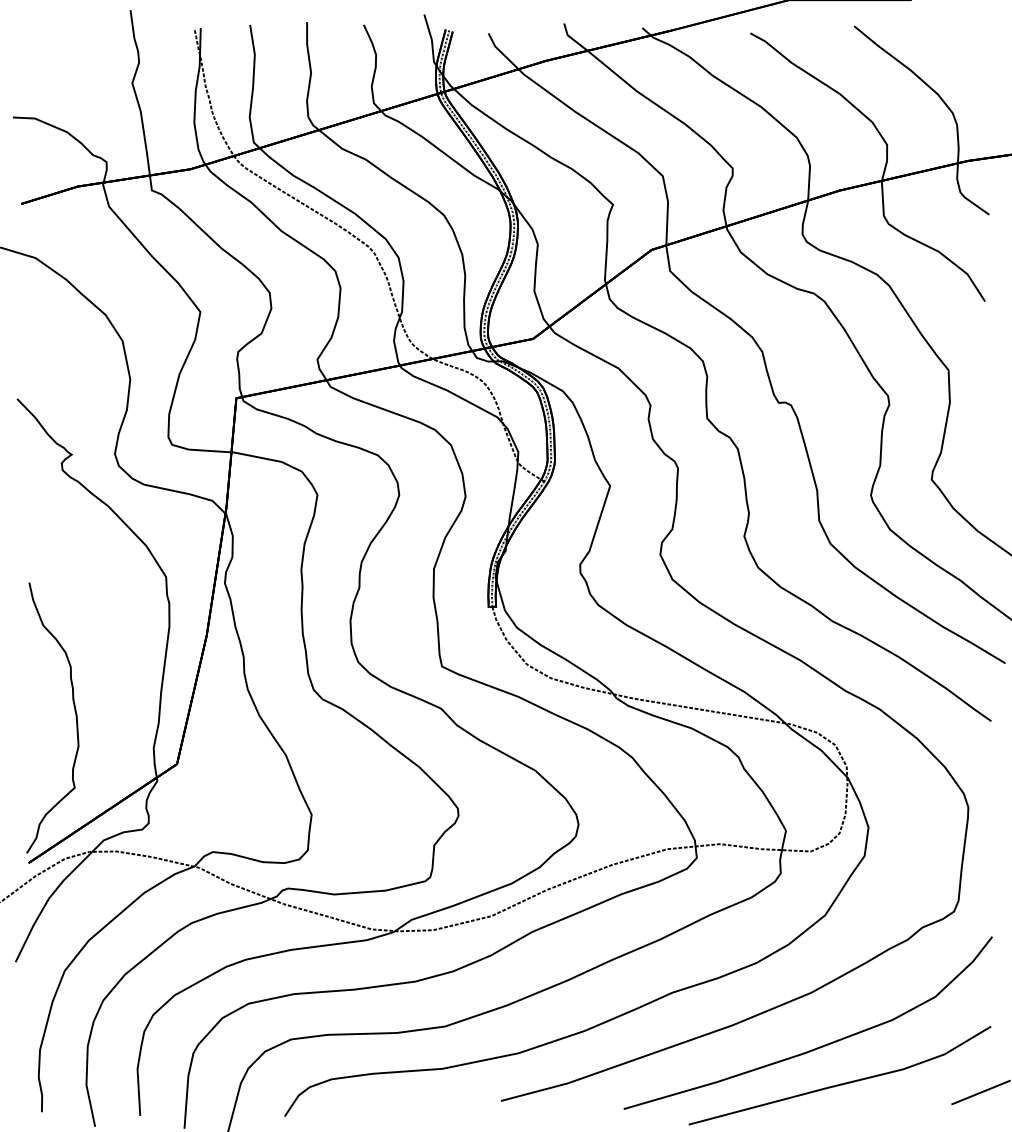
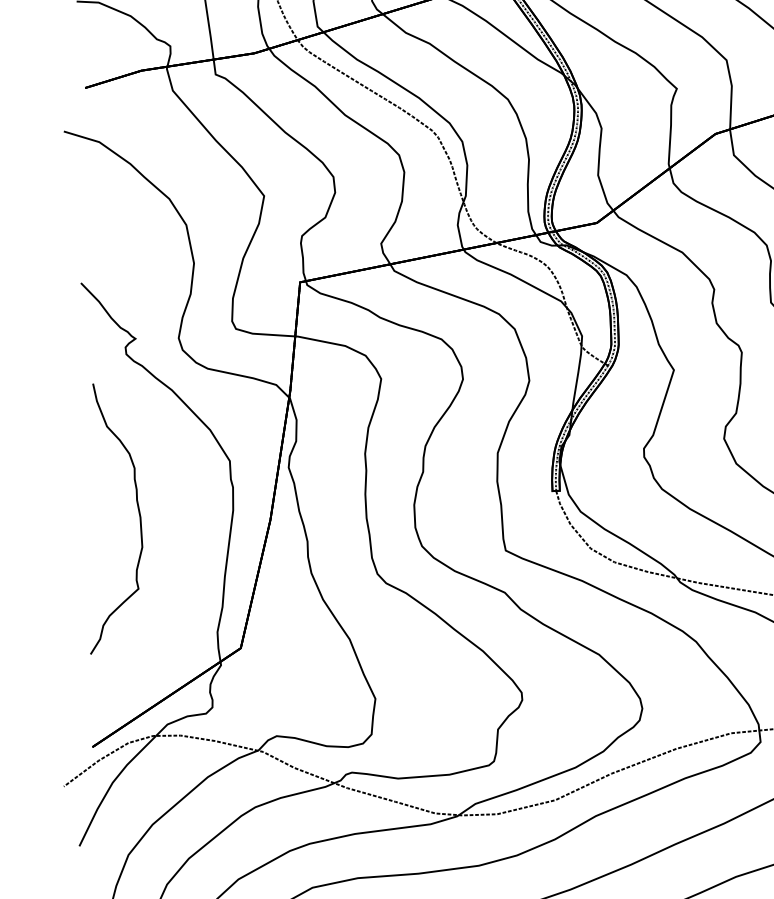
part: (74, 711) -> (138, 512), moved

